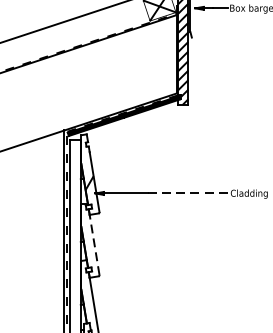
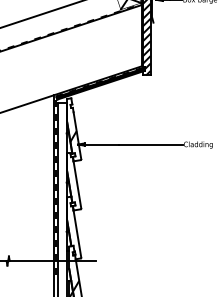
line: (188, 193) -> (150, 144), dashed -> solid
line: (94, 244) -> (77, 184), dashed -> solid

